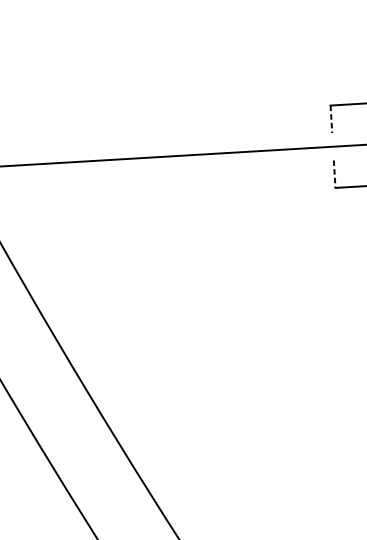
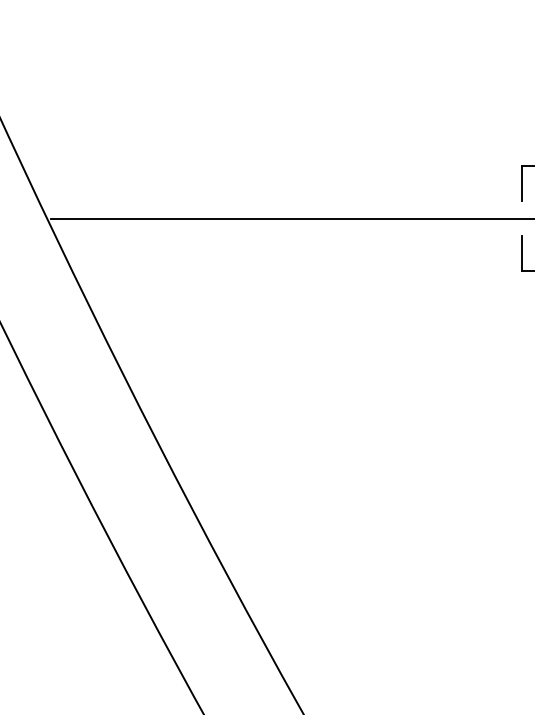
line: (331, 119) -> (522, 184), dashed -> solid
line: (334, 174) -> (522, 254), dashed -> solid

